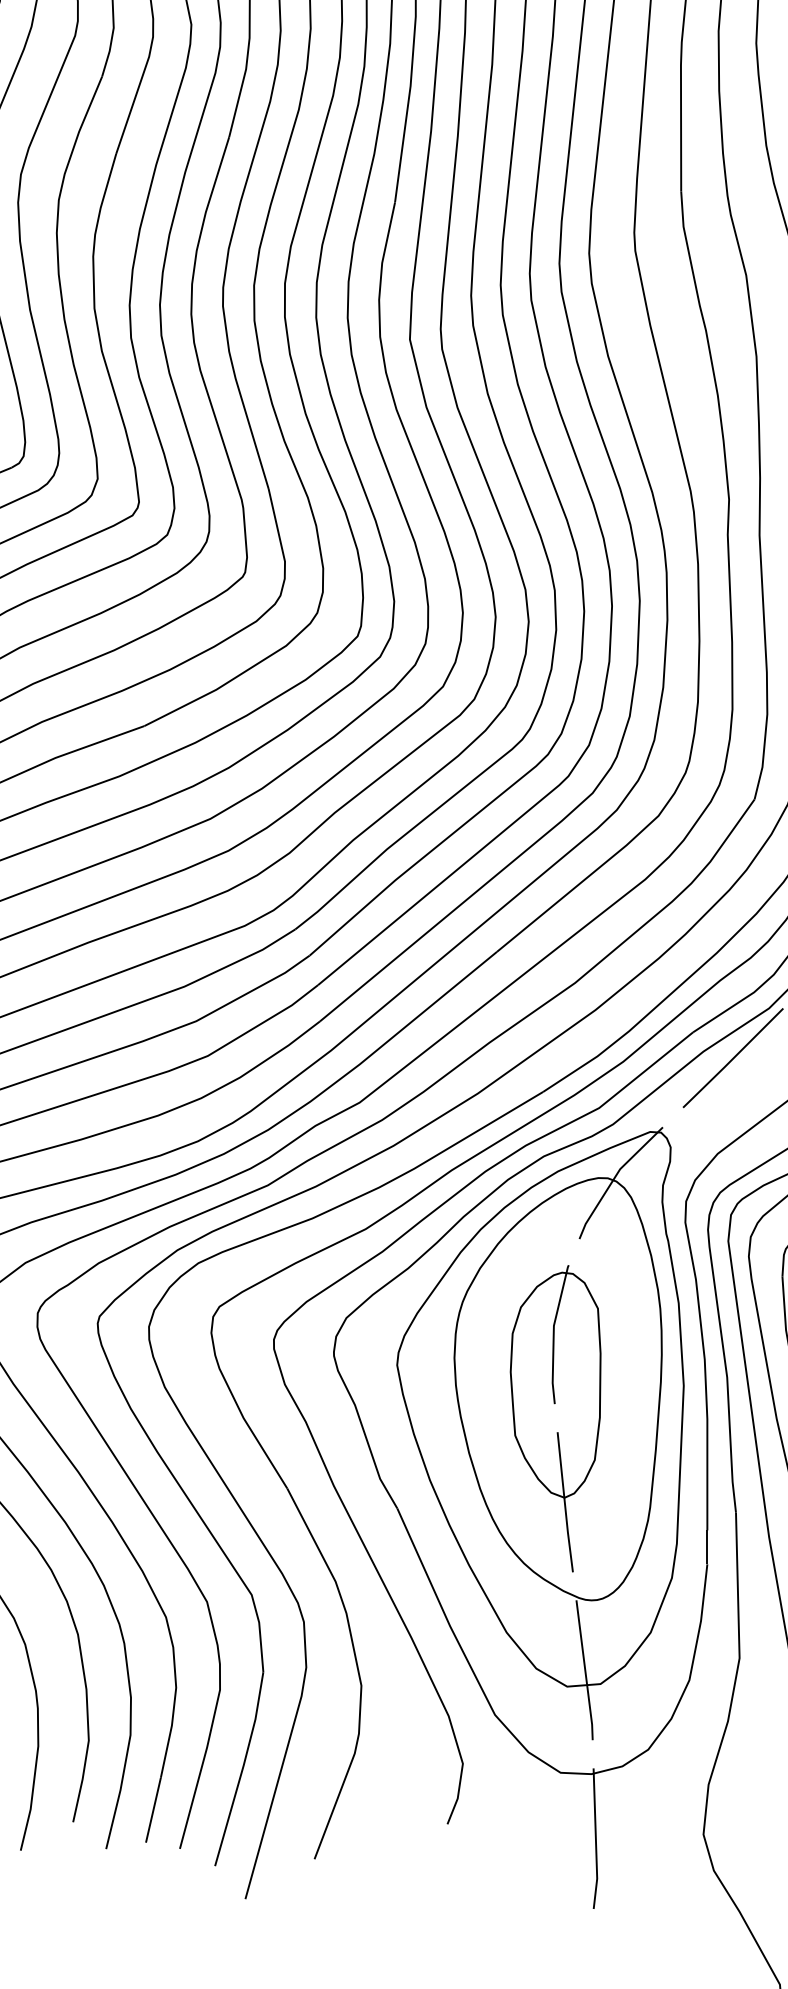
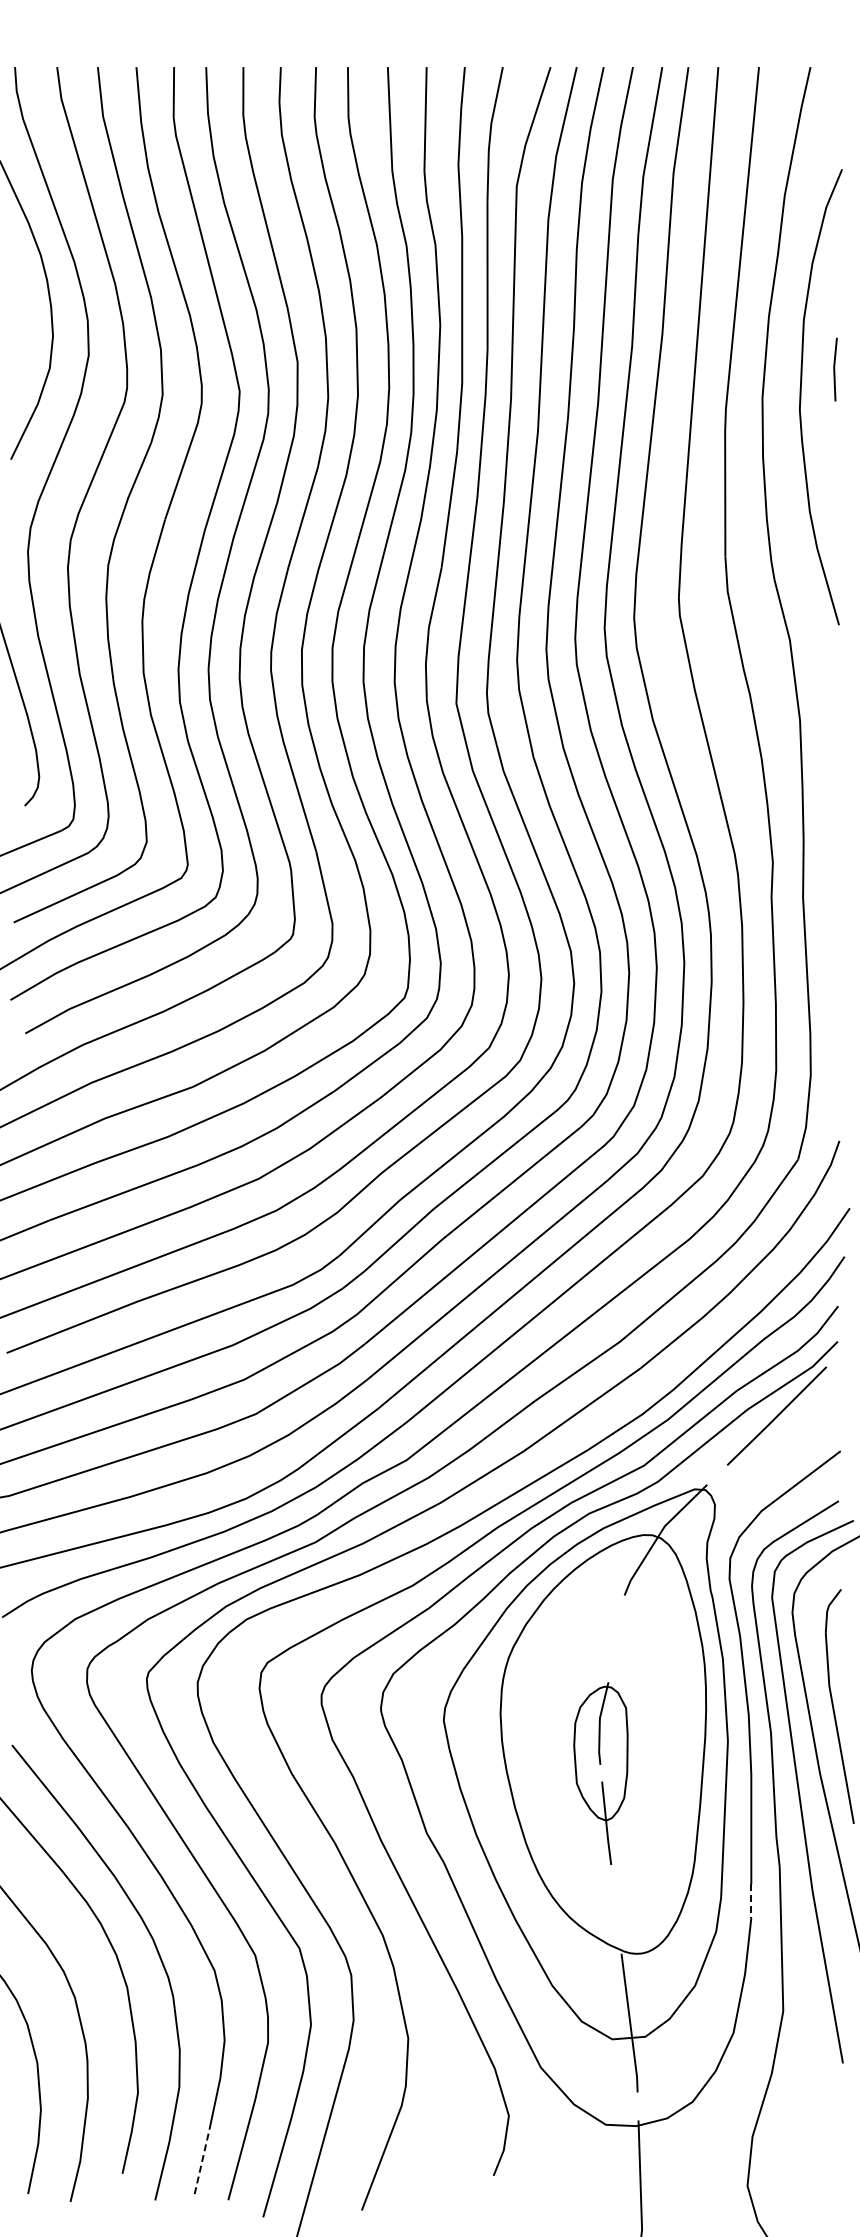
part: (555, 1418) -> (600, 1773), size x0.6
line: (707, 1547) -> (751, 1901), solid -> dashed
line: (153, 1809) -> (202, 2161), solid -> dashed

